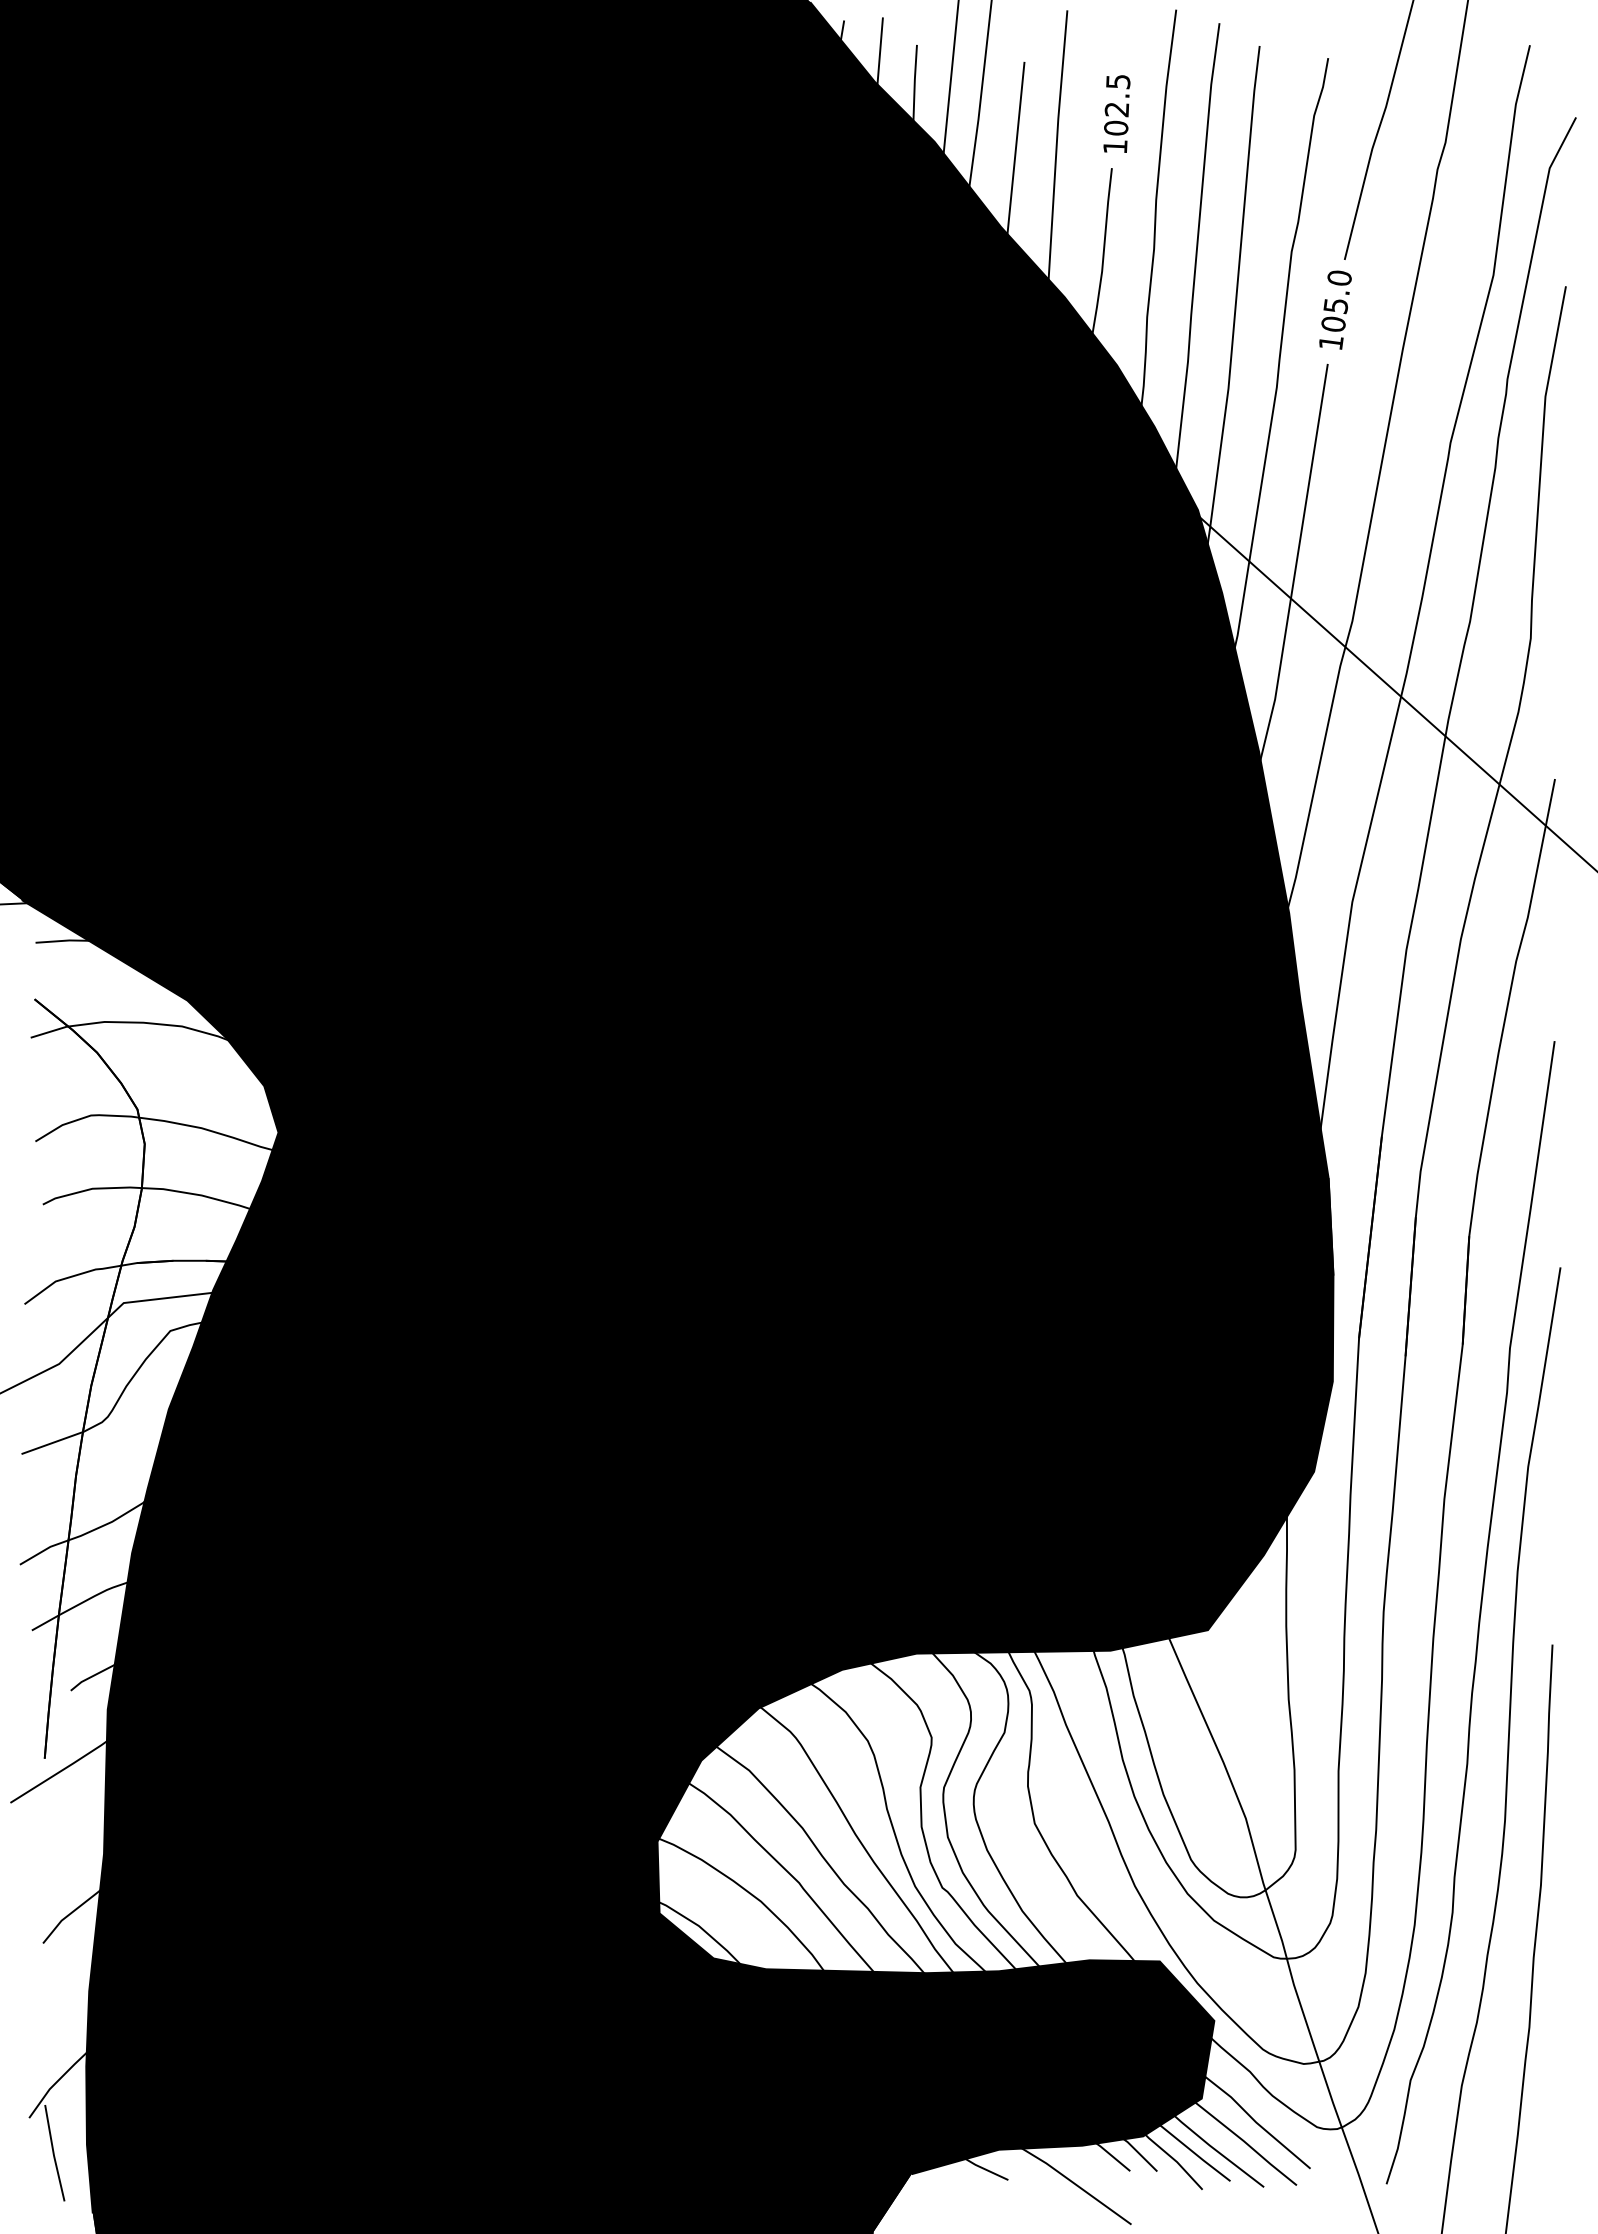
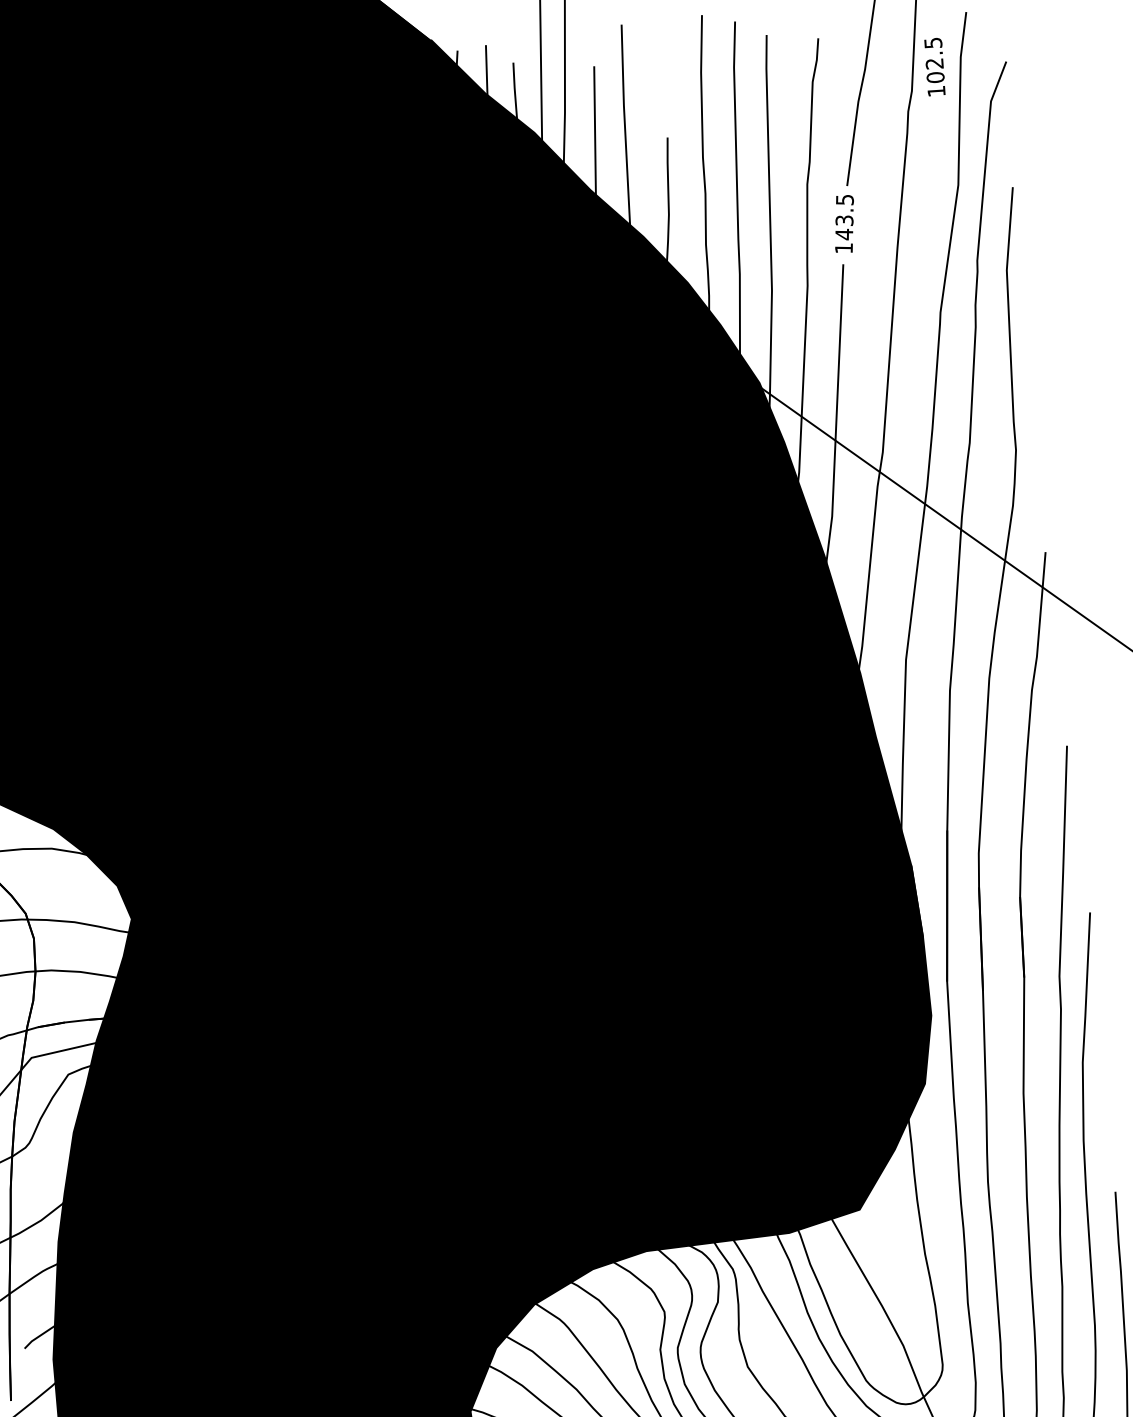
text: (1116, 113) -> (934, 66), moved
text: (1336, 301) -> (844, 217), 105.0 -> 143.5

